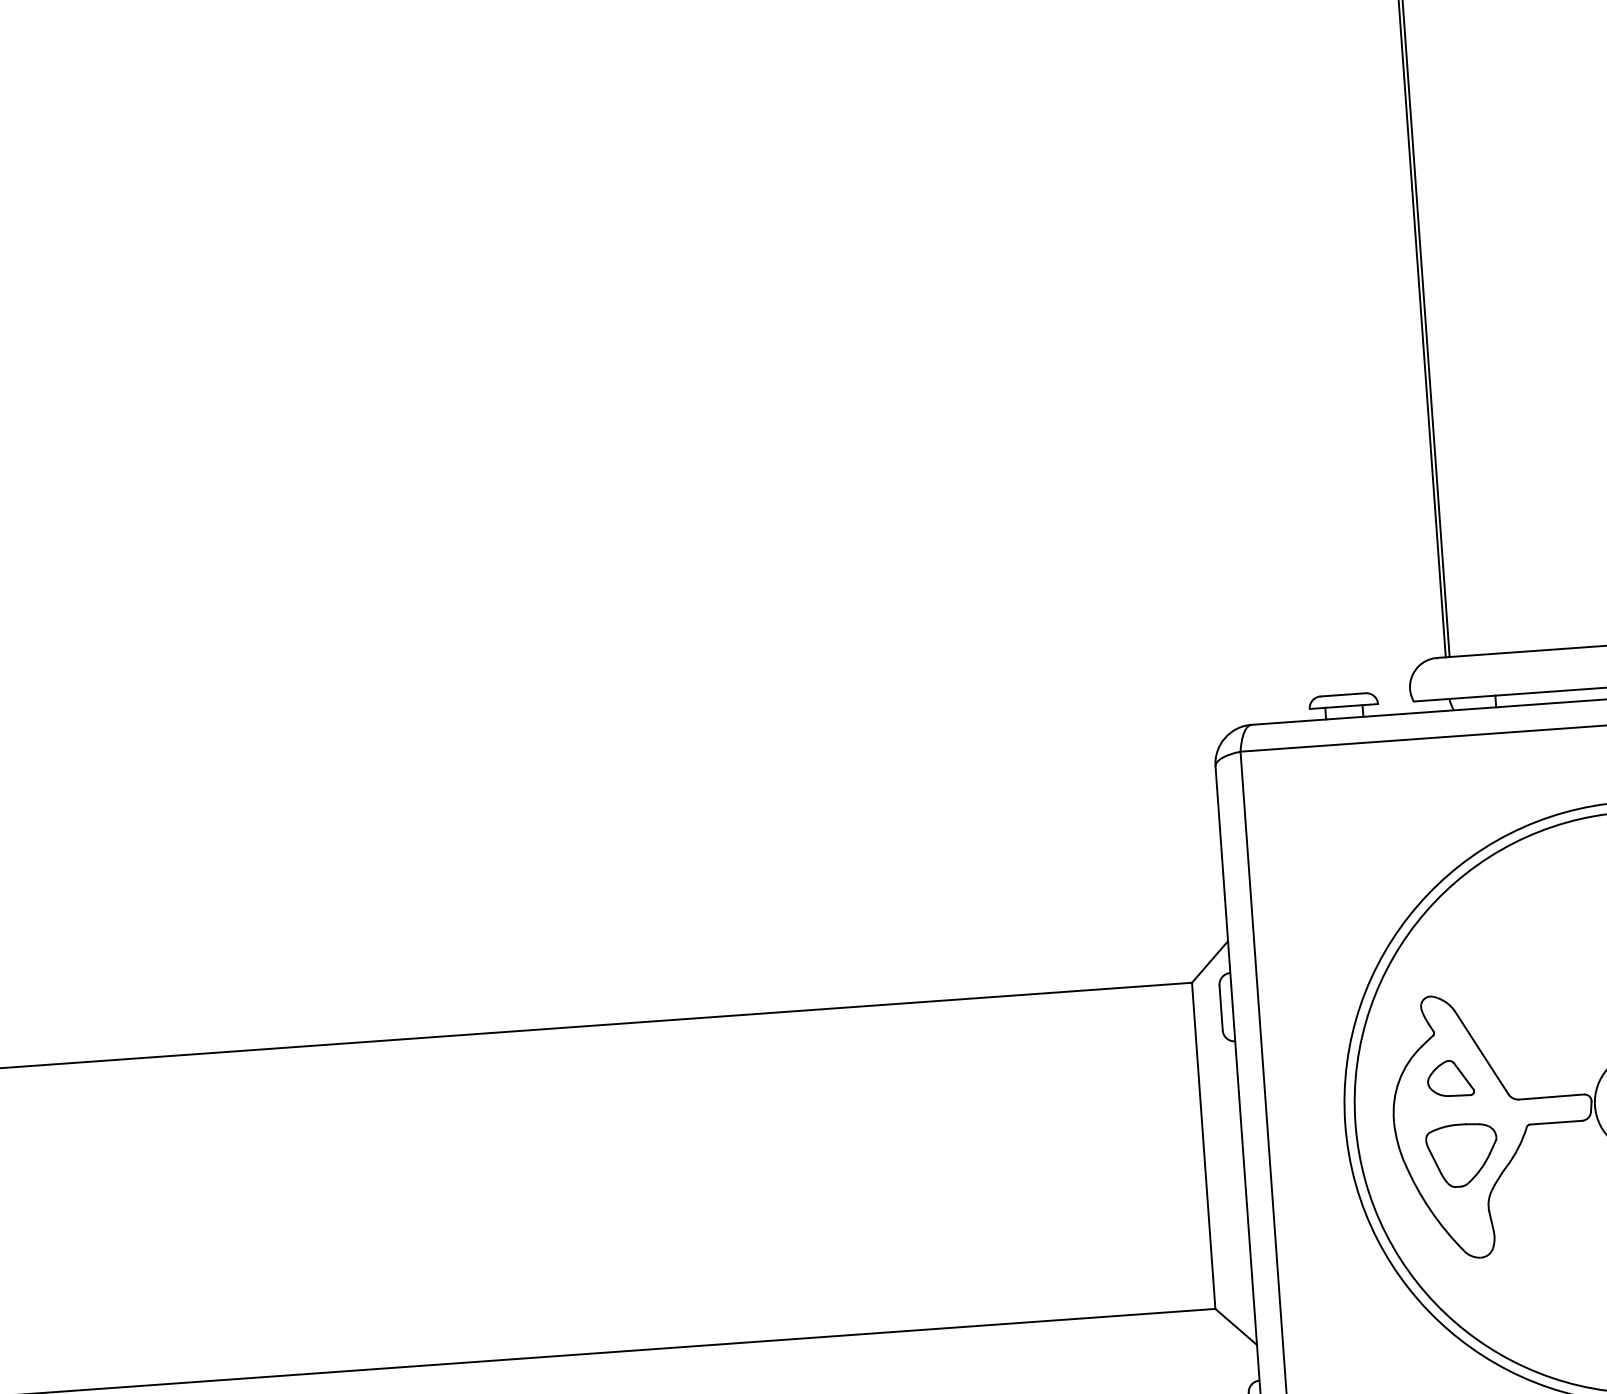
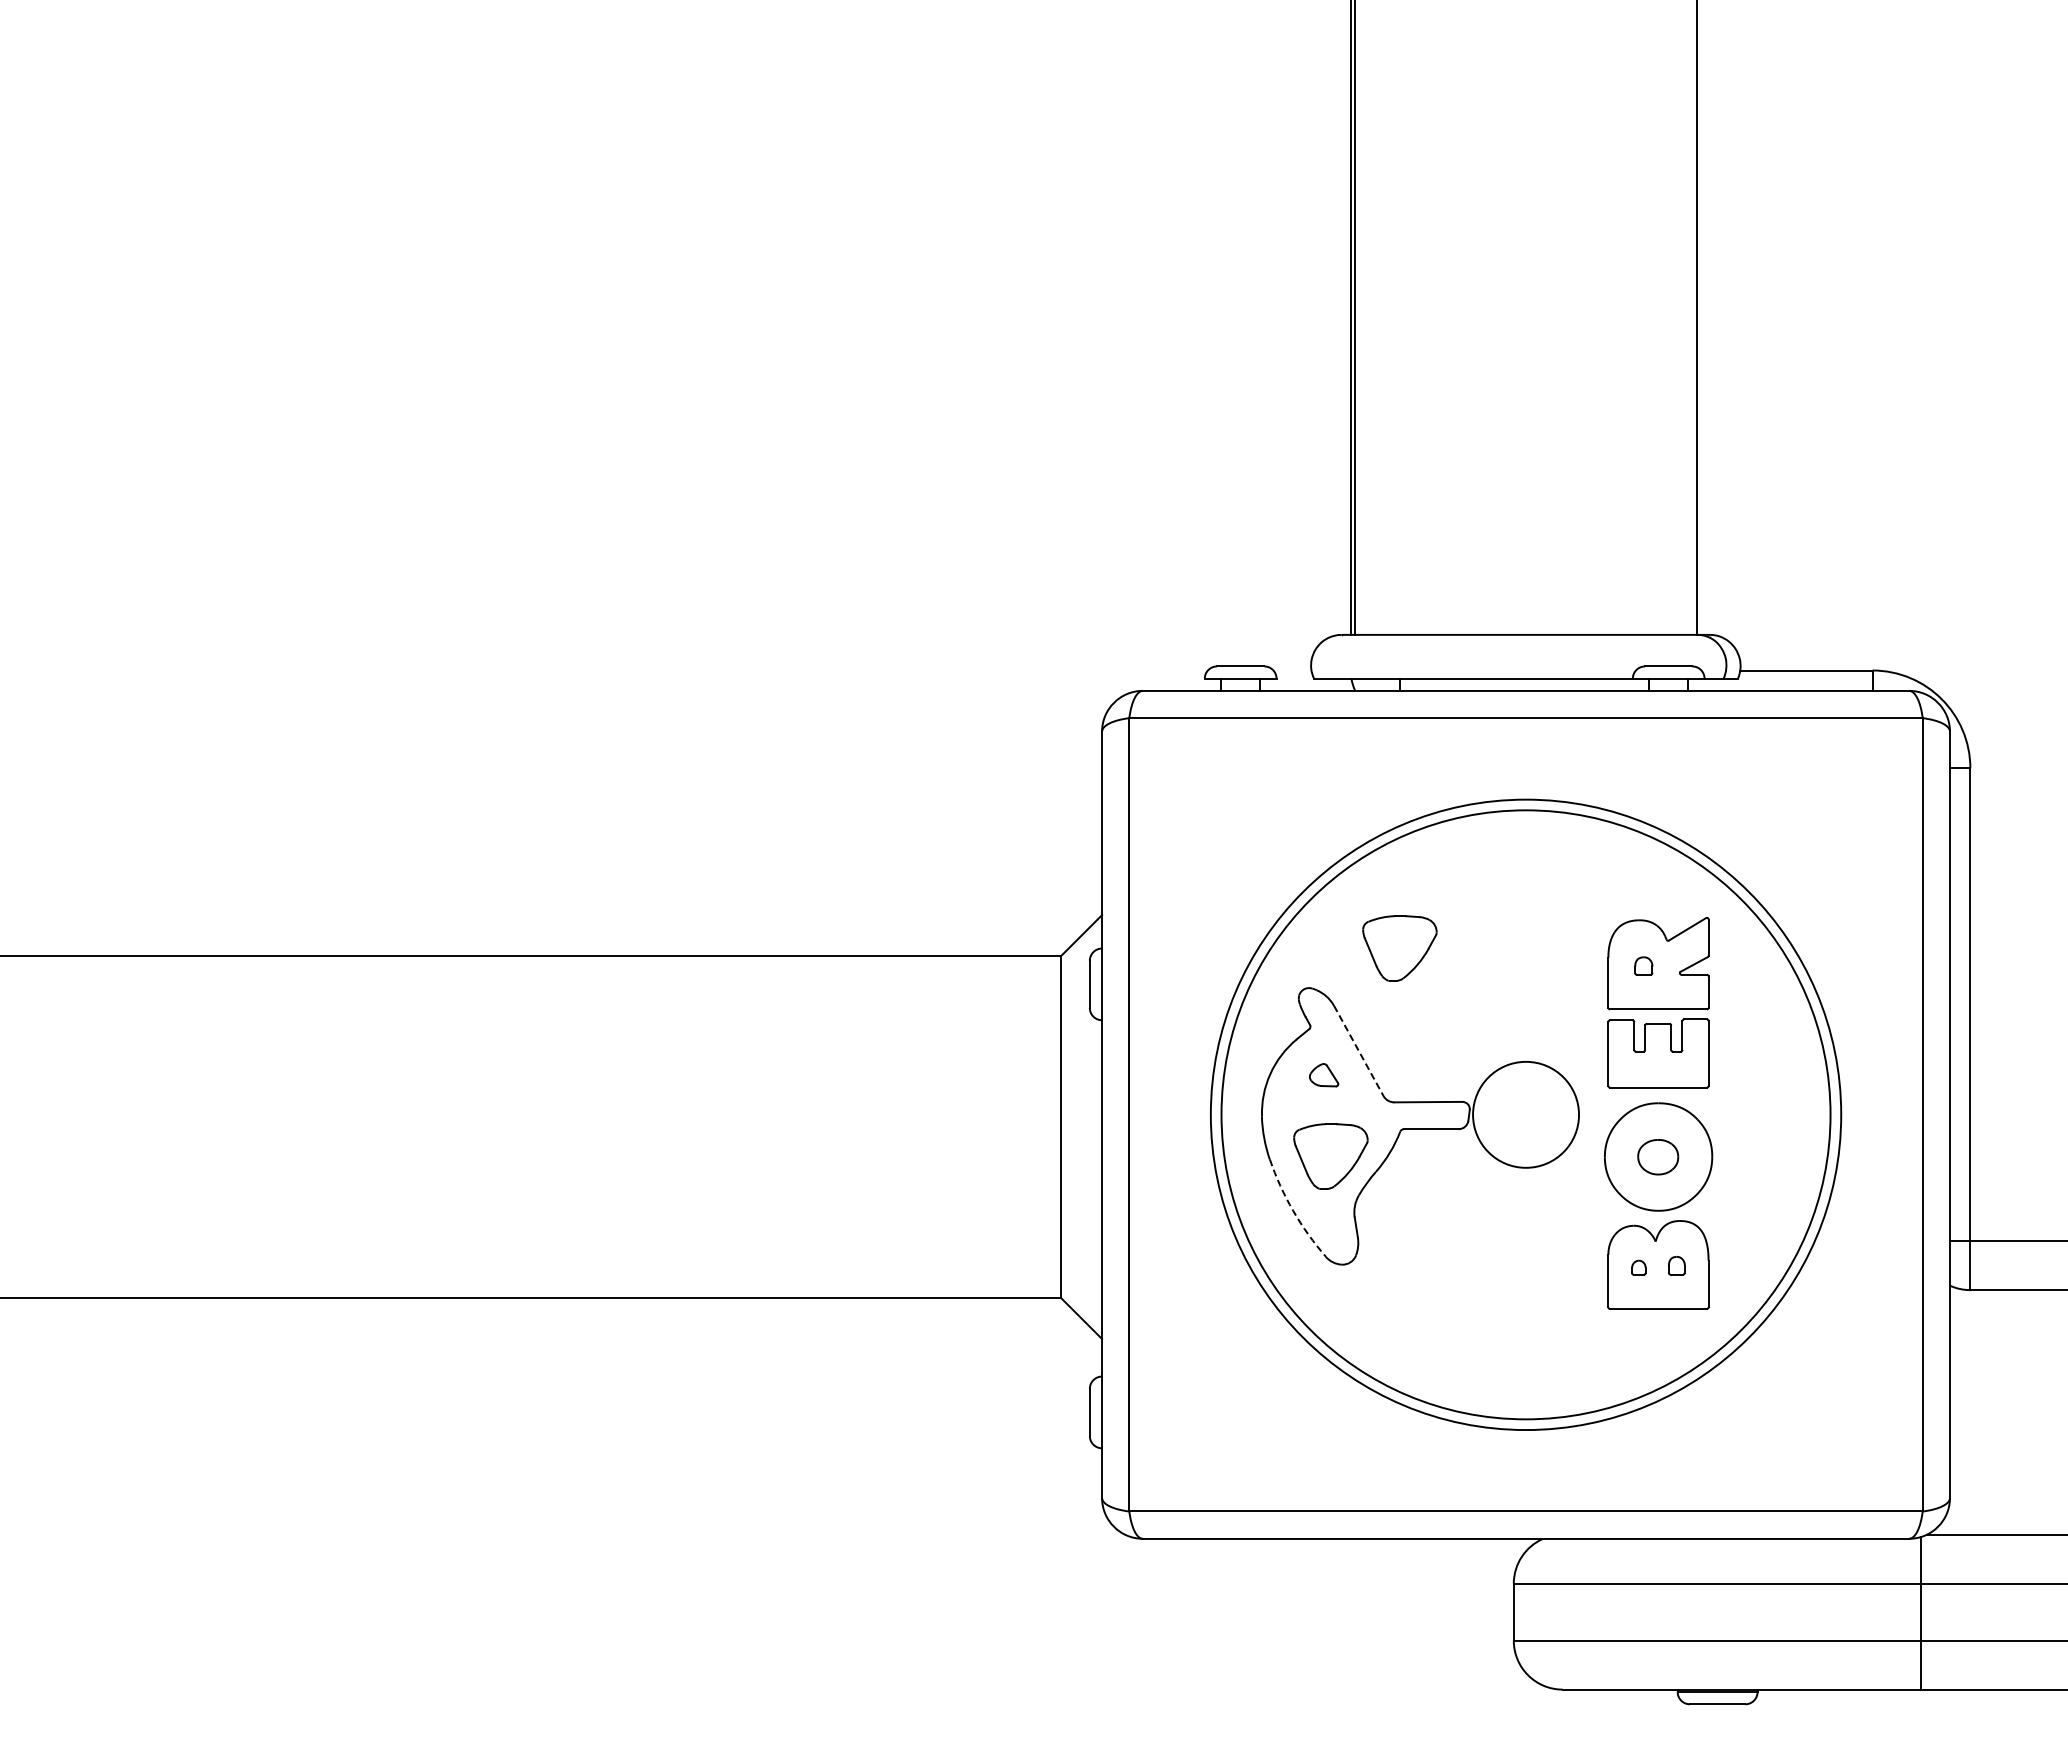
part: (1513, 952) -> (1399, 948), added
line: (1482, 1053) -> (1359, 1051), solid -> dashed
part: (1449, 1077) -> (1323, 1074), size x0.6
arc: (1430, 1209) -> (1293, 1210), solid -> dashed

